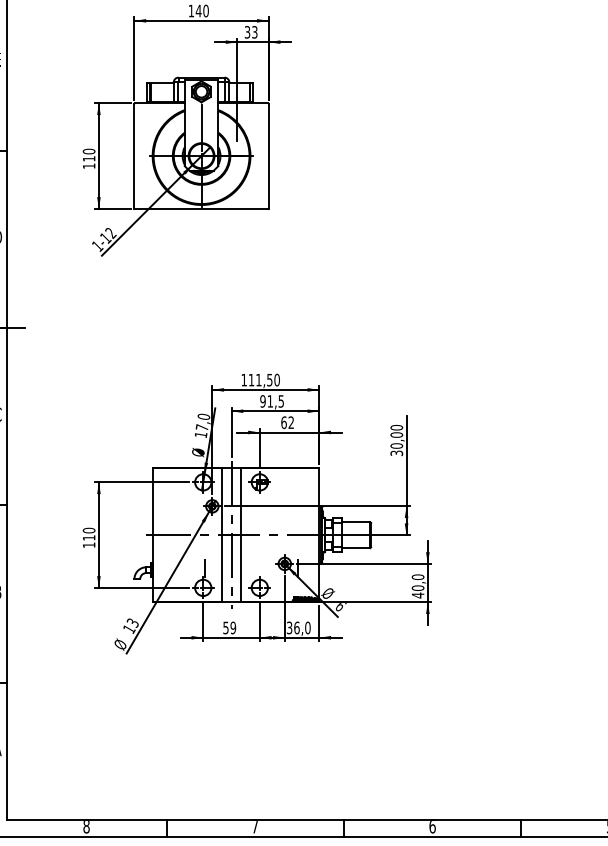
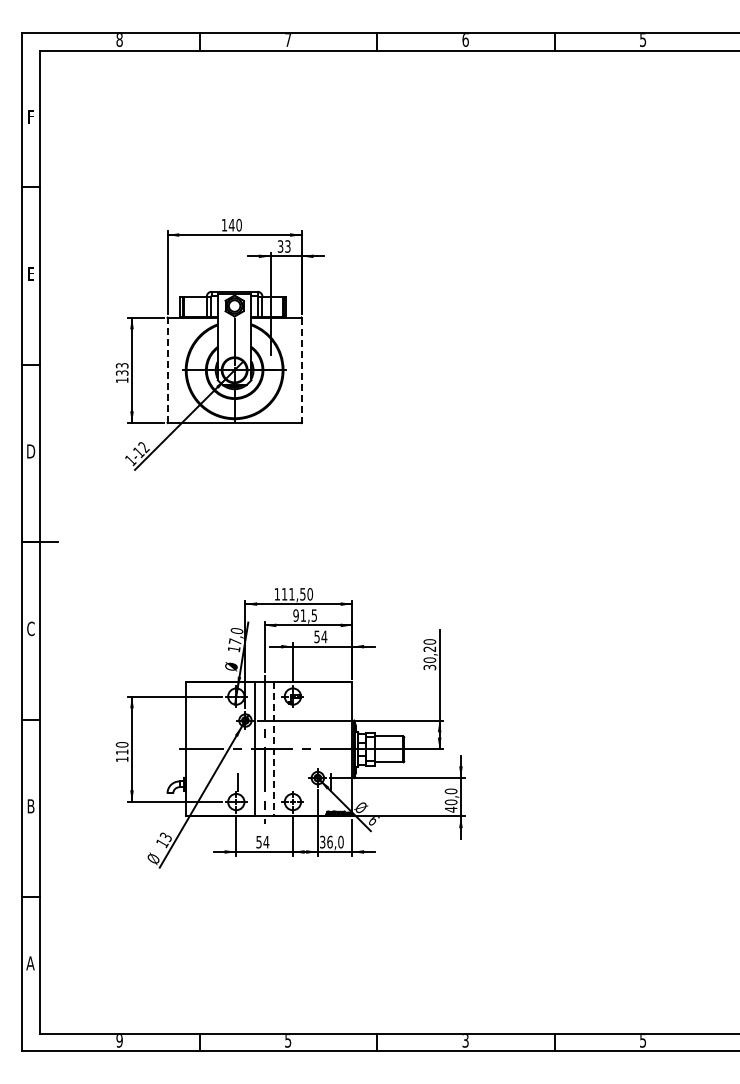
text: (88, 154) -> (121, 368), 110 -> 133
line: (134, 155) -> (167, 369), solid -> dashed
line: (268, 156) -> (301, 370), solid -> dashed
text: (287, 422) -> (320, 636), 62 -> 54
text: (396, 435) -> (429, 649), 30,00 -> 30,20
line: (241, 535) -> (274, 749), solid -> dashed
text: (233, 627) -> (266, 841), 59 -> 54
text: (86, 827) -> (119, 1041), 8 -> 9
text: (255, 827) -> (288, 1041), 7 -> 5
text: (432, 827) -> (465, 1041), 6 -> 3

